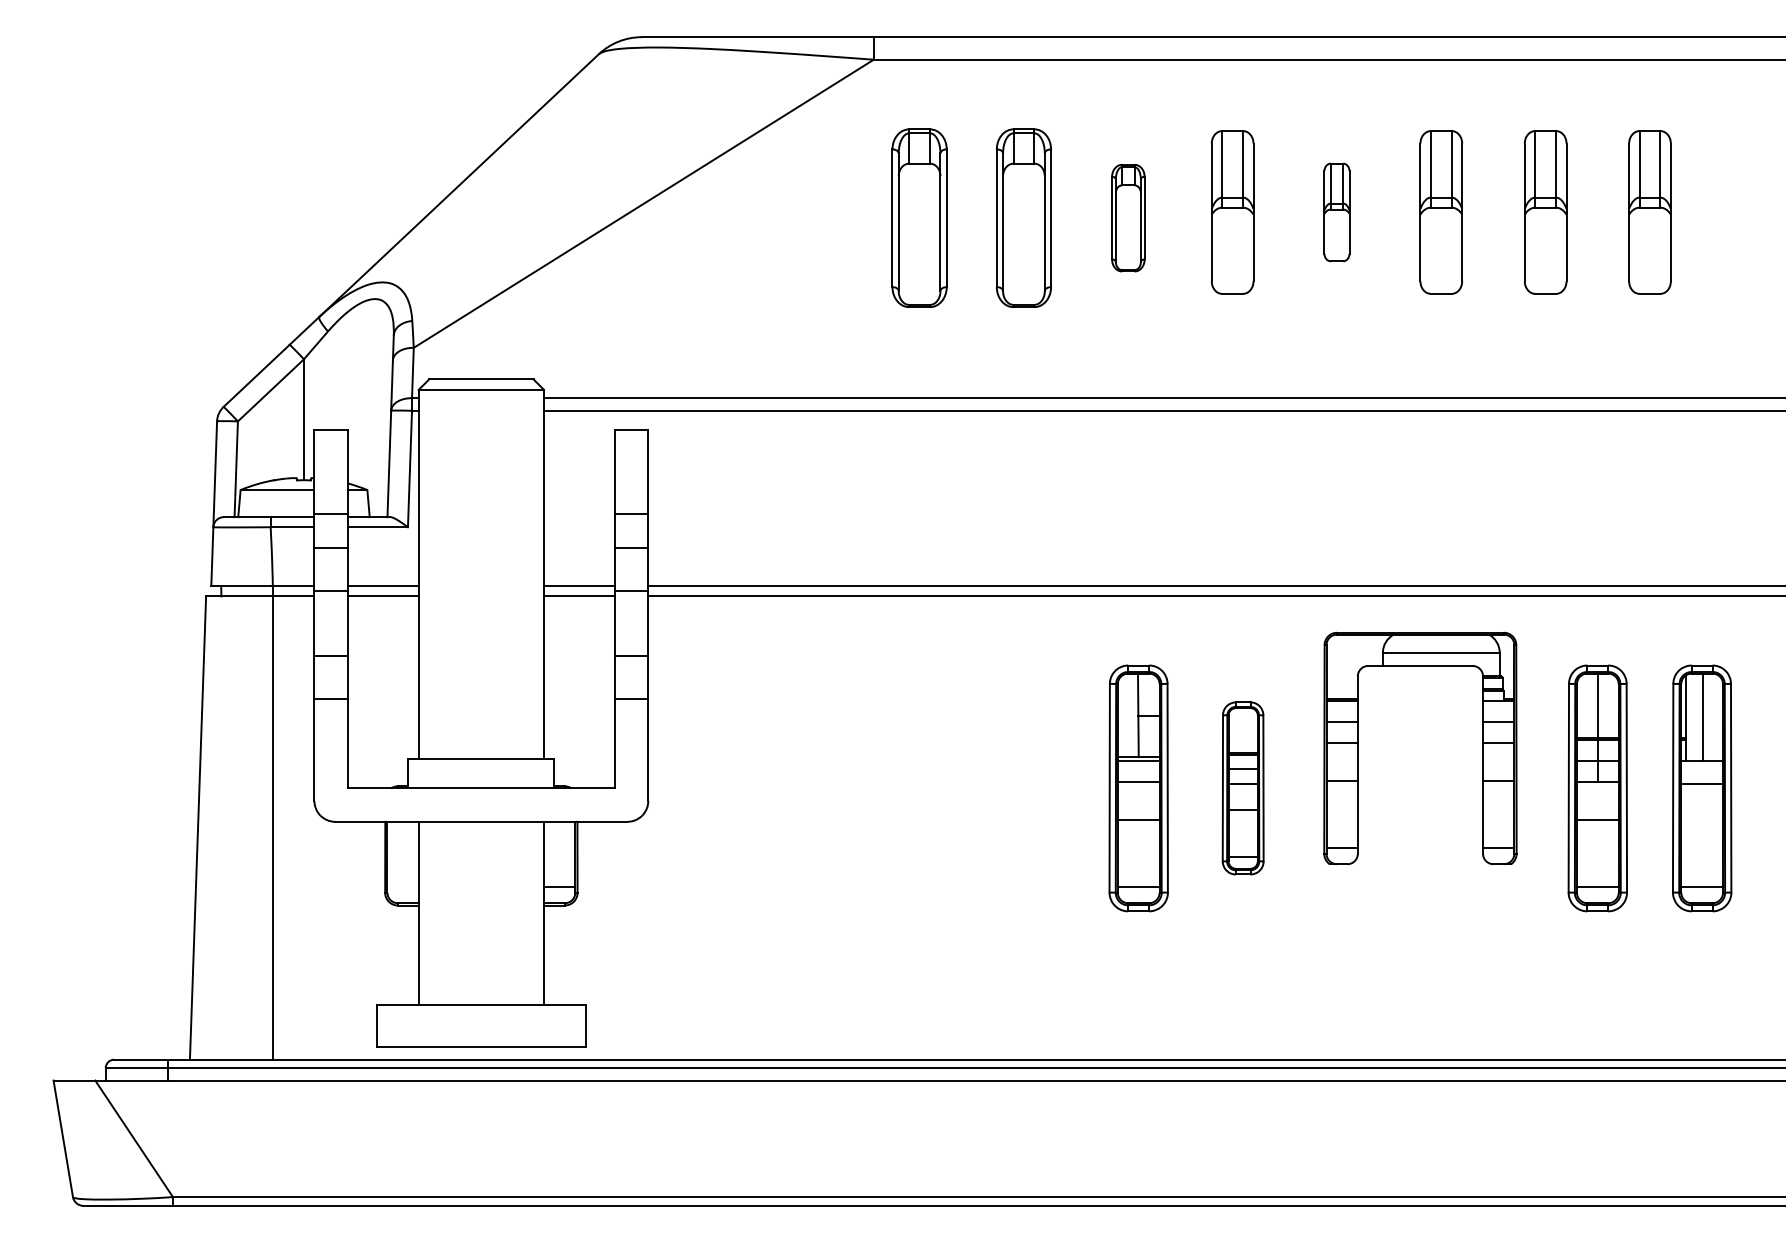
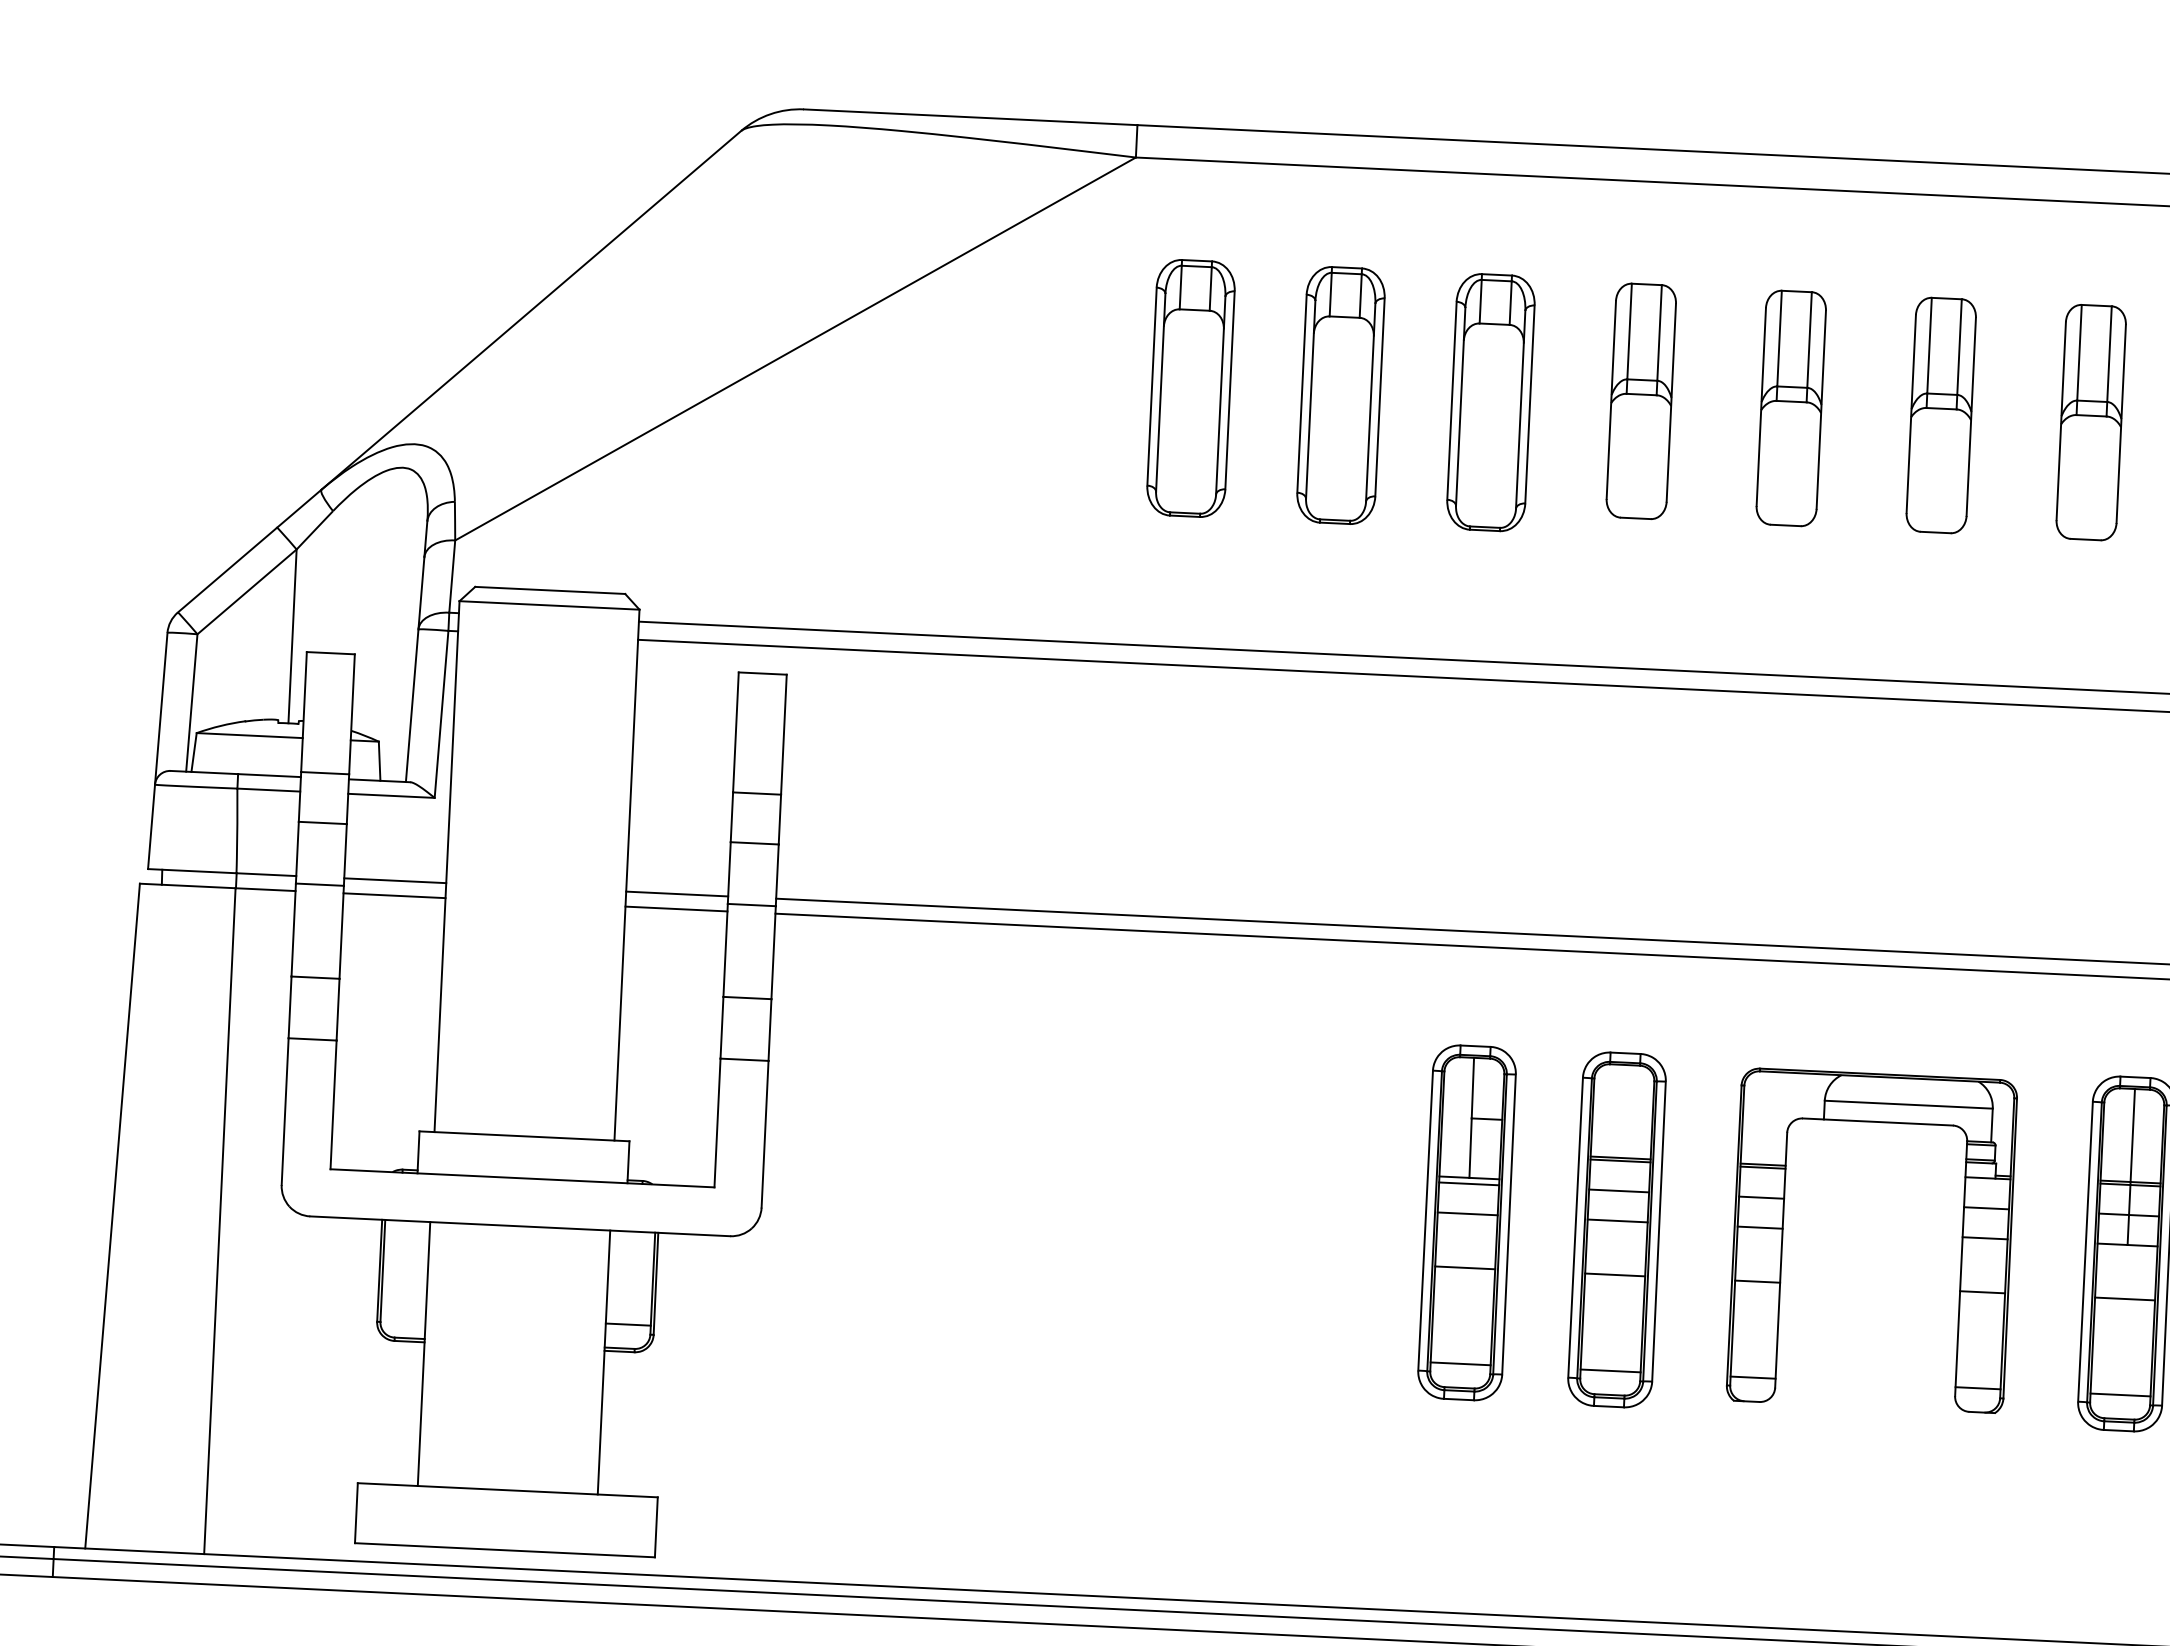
part: (1336, 212) -> (1790, 408), size x1.67
part: (1128, 217) -> (1491, 401), size x1.67
part: (1358, 748) -> (1783, 1236), moved
part: (1243, 788) -> (1617, 1230), size x1.43

